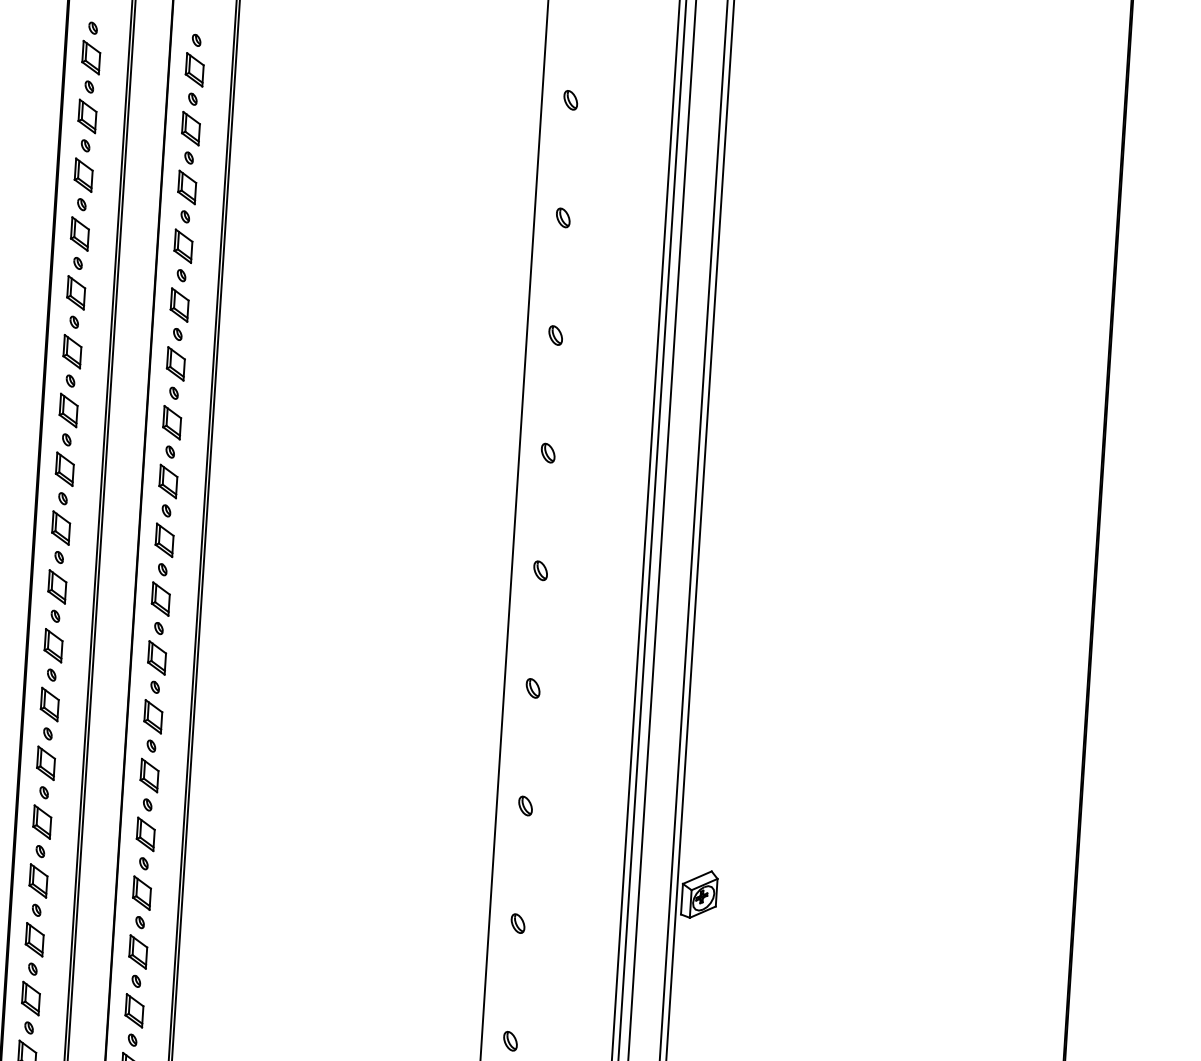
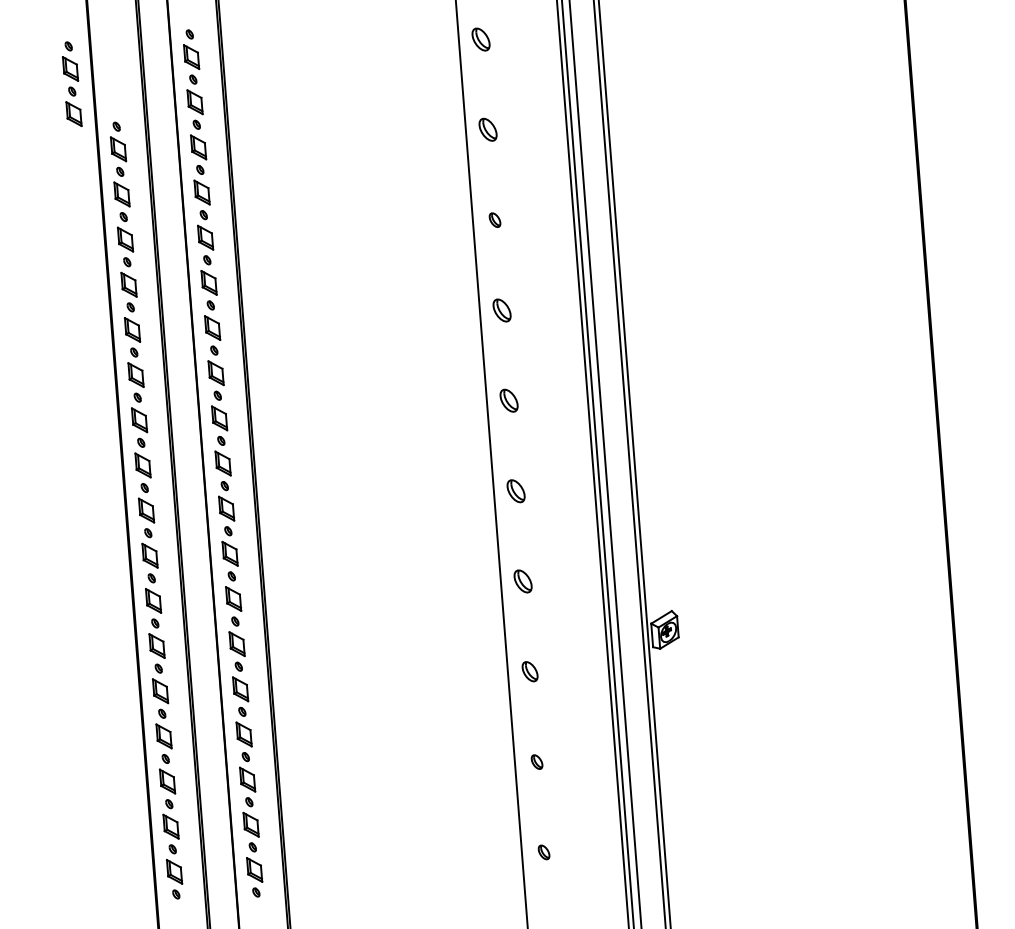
part: (89, 76) -> (71, 83), moved
part: (570, 100) -> (480, 39), size x1.6
part: (562, 217) -> (487, 129), size x1.6
part: (547, 453) -> (501, 310), size x1.6
part: (539, 570) -> (508, 400), size x1.6
part: (532, 687) -> (515, 490), size x1.6
part: (524, 805) -> (522, 581), size x1.6
part: (517, 923) -> (529, 671), size x1.4

